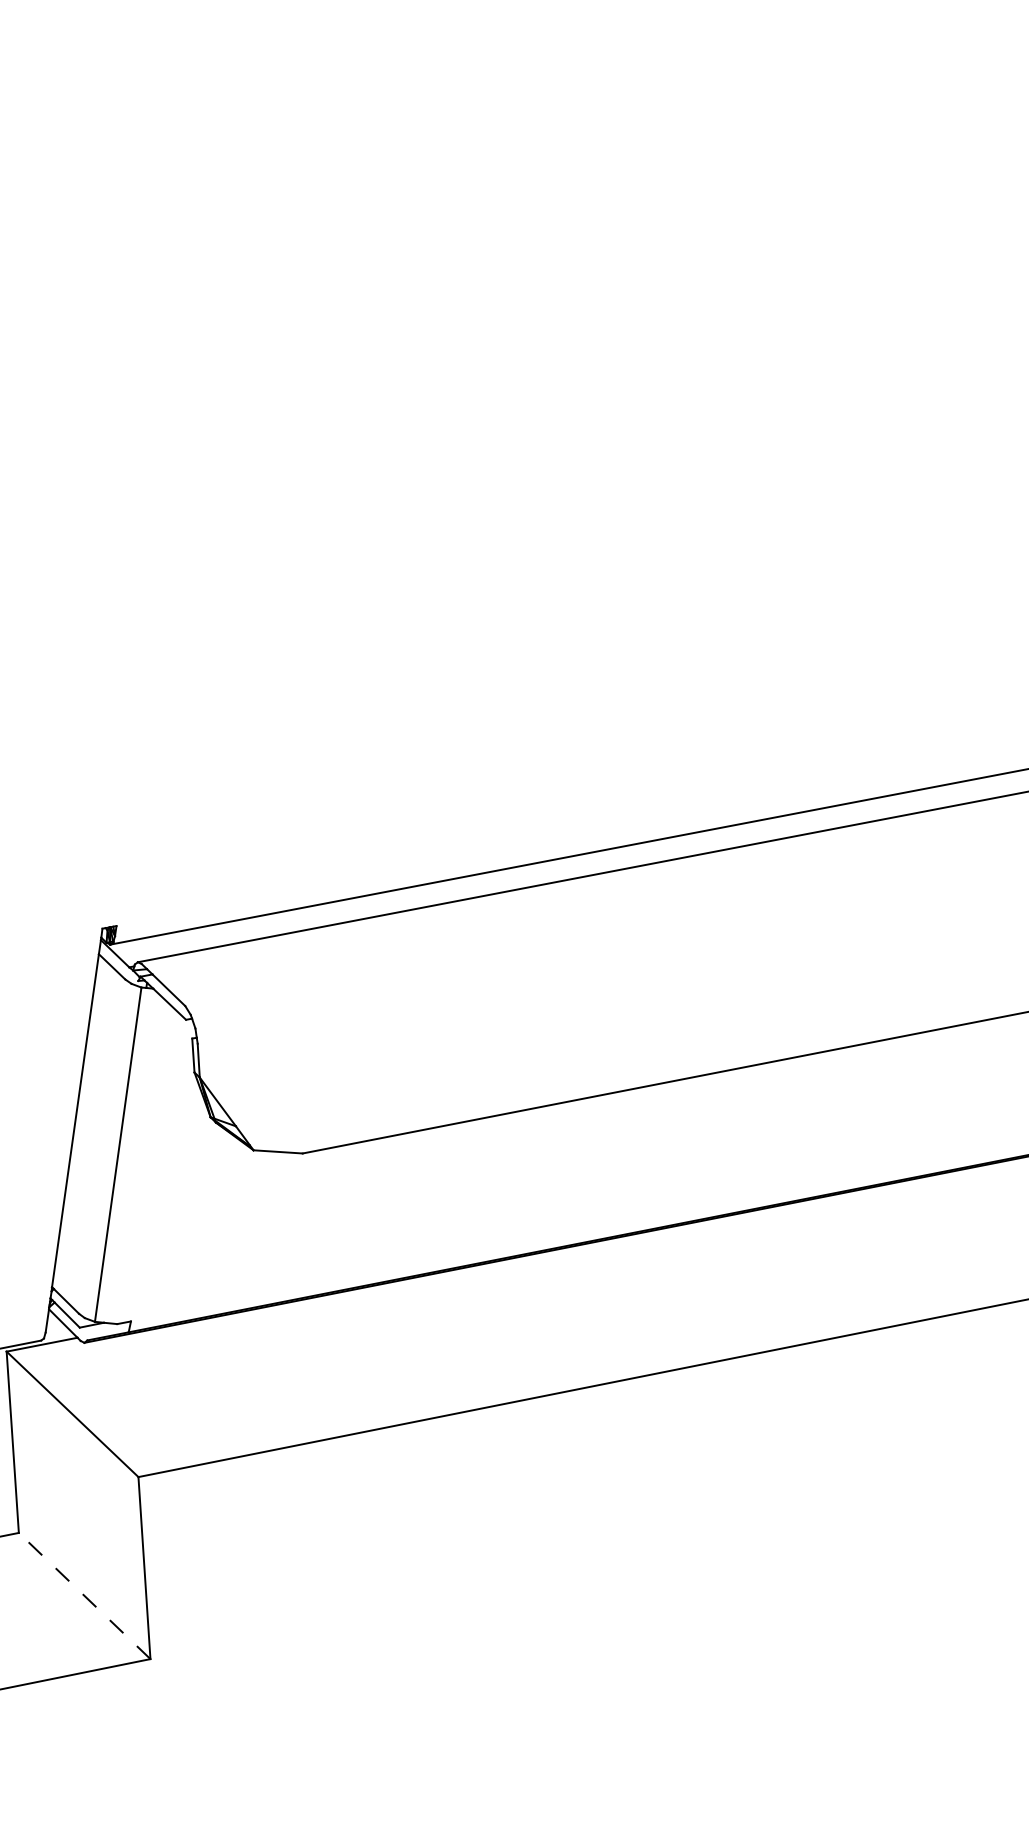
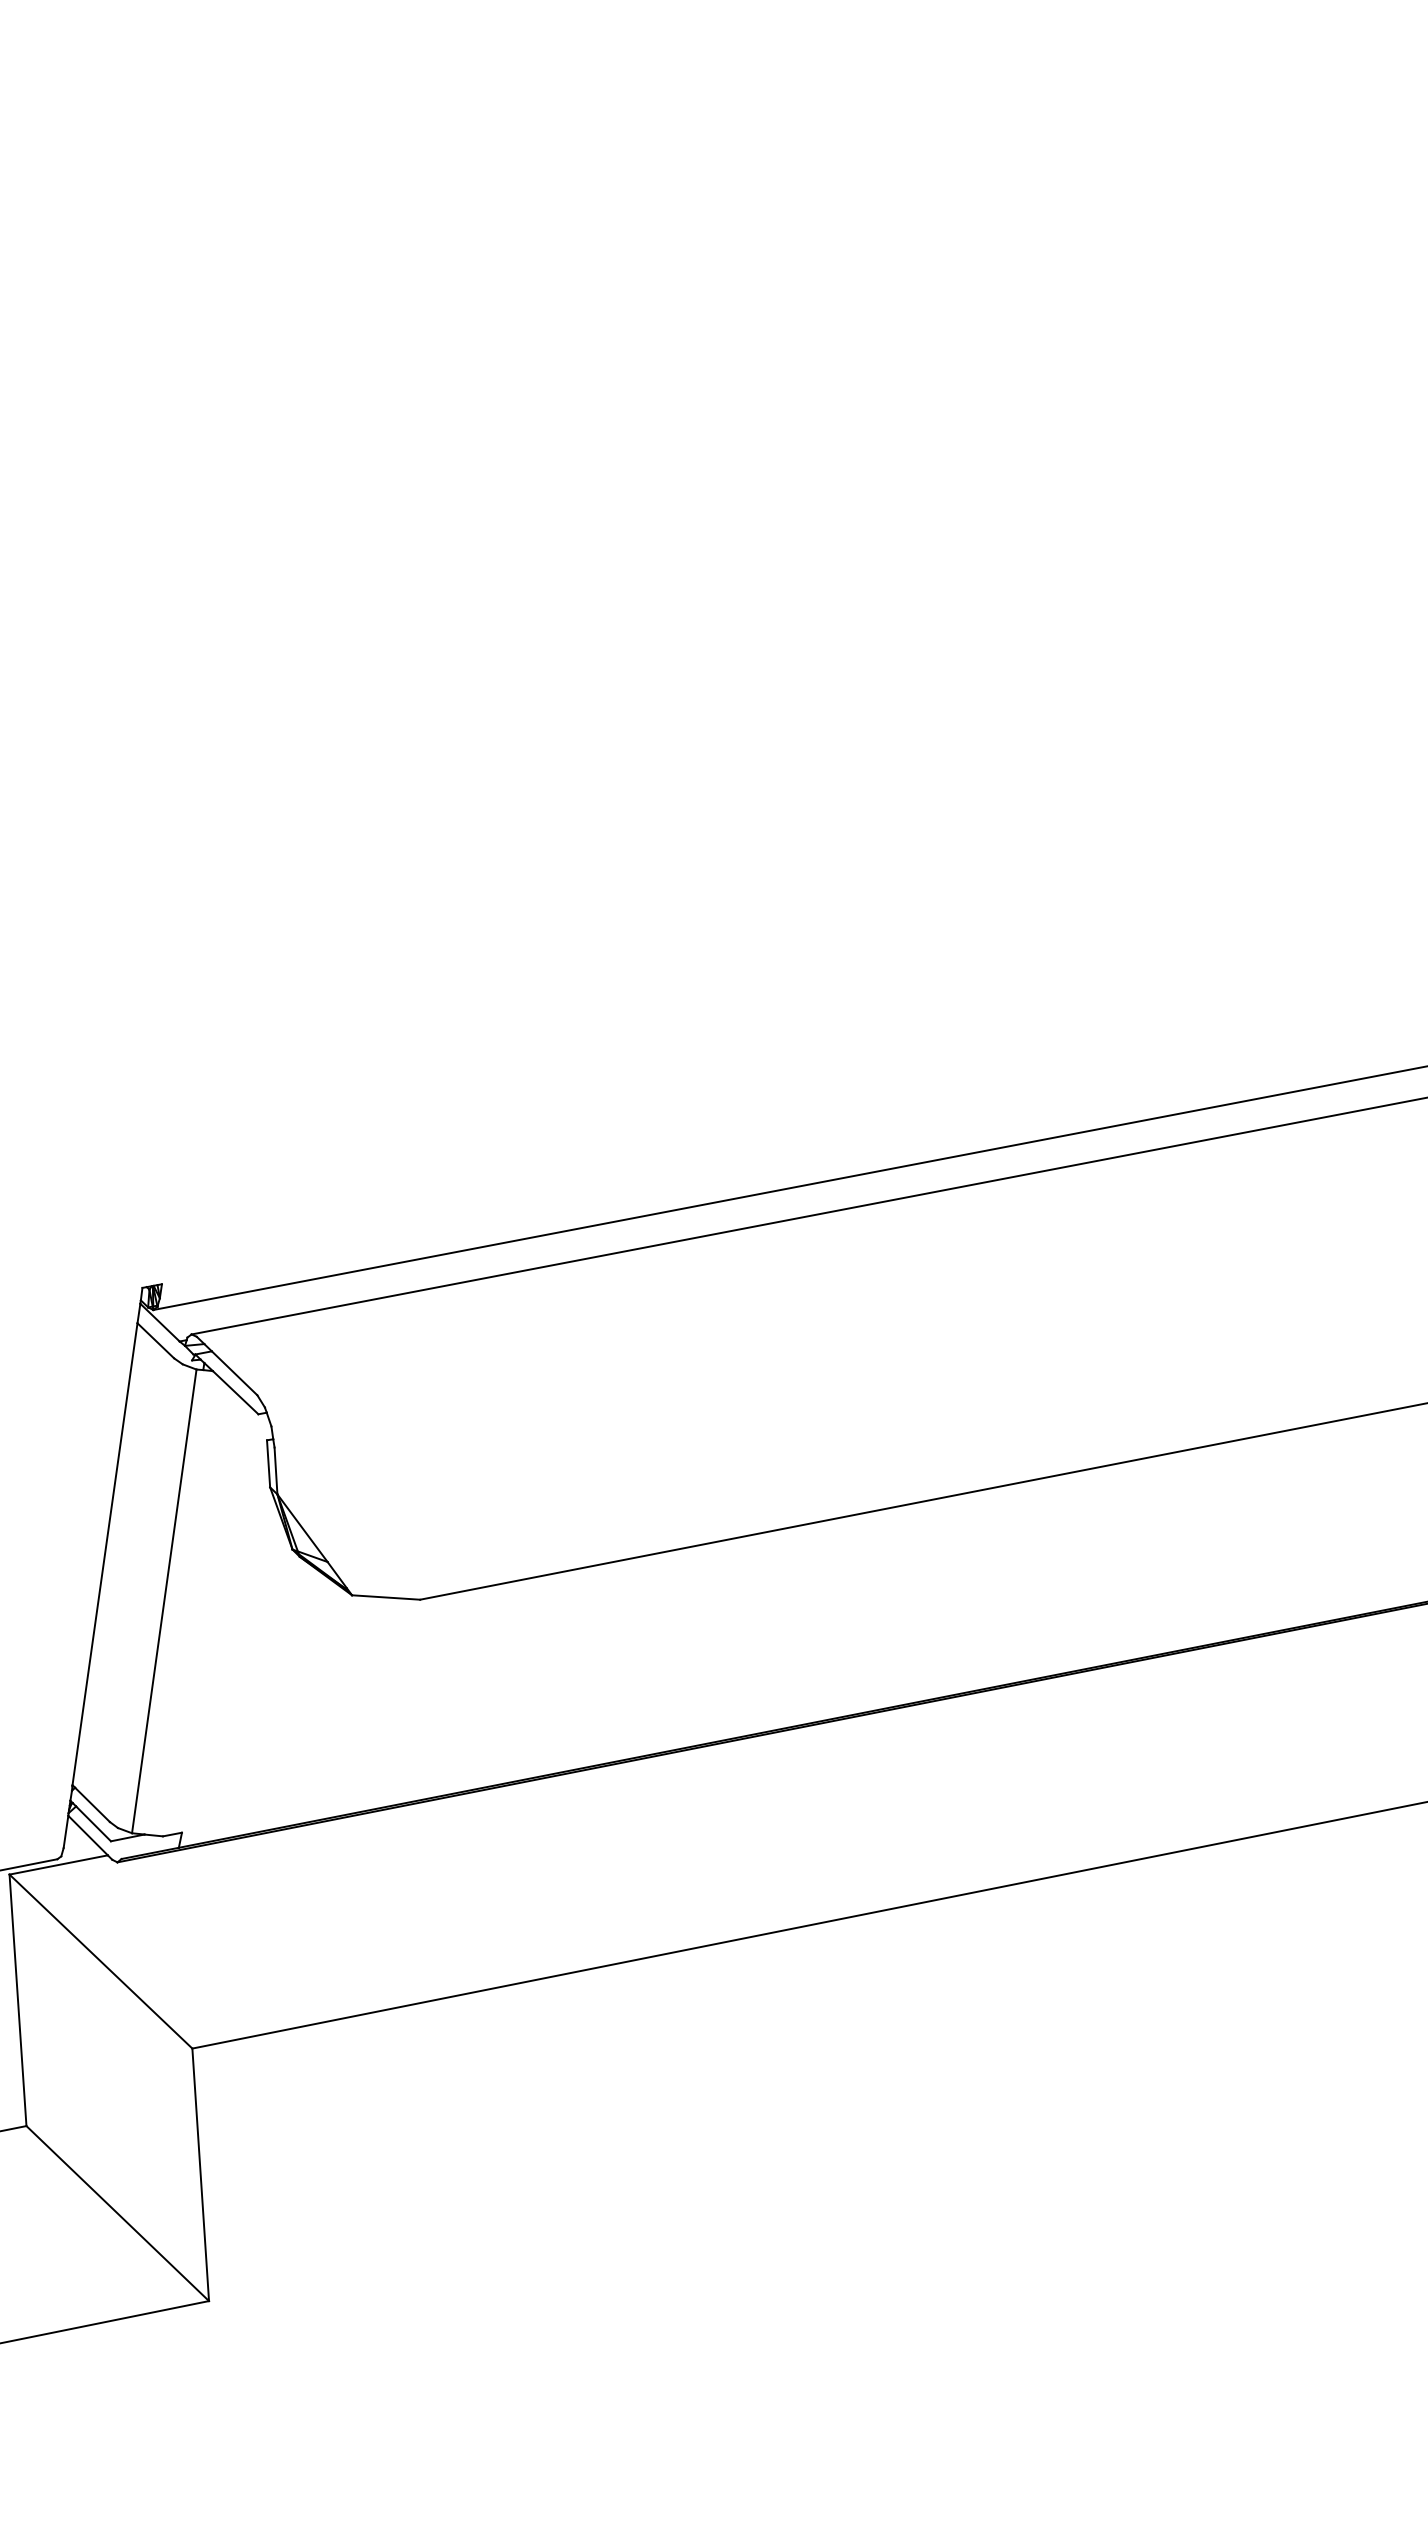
line: (84, 1595) -> (117, 2213), dashed -> solid

